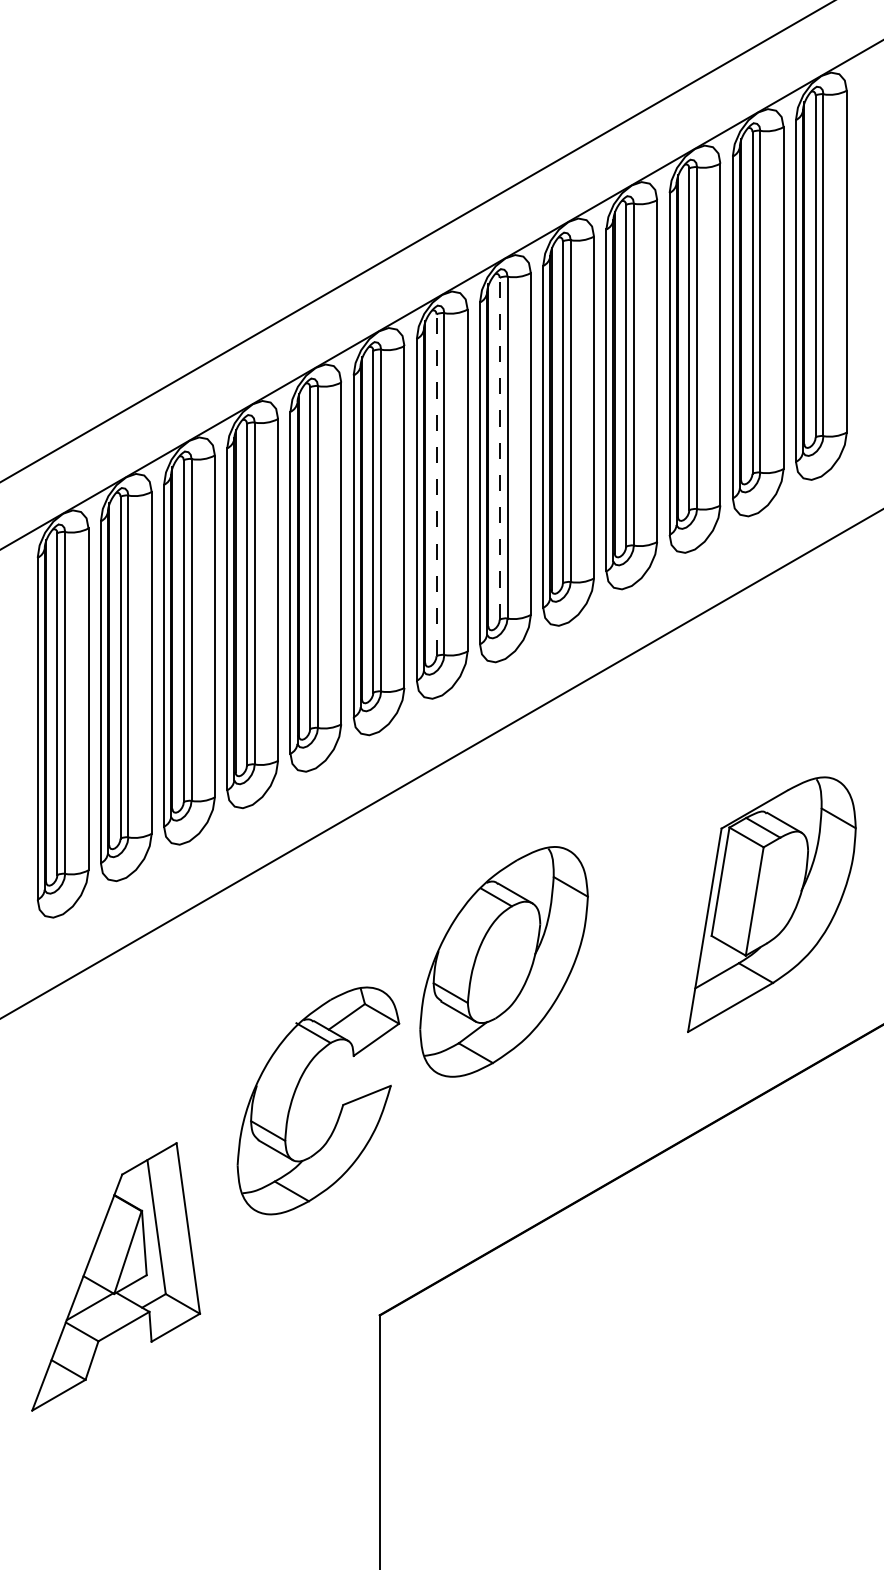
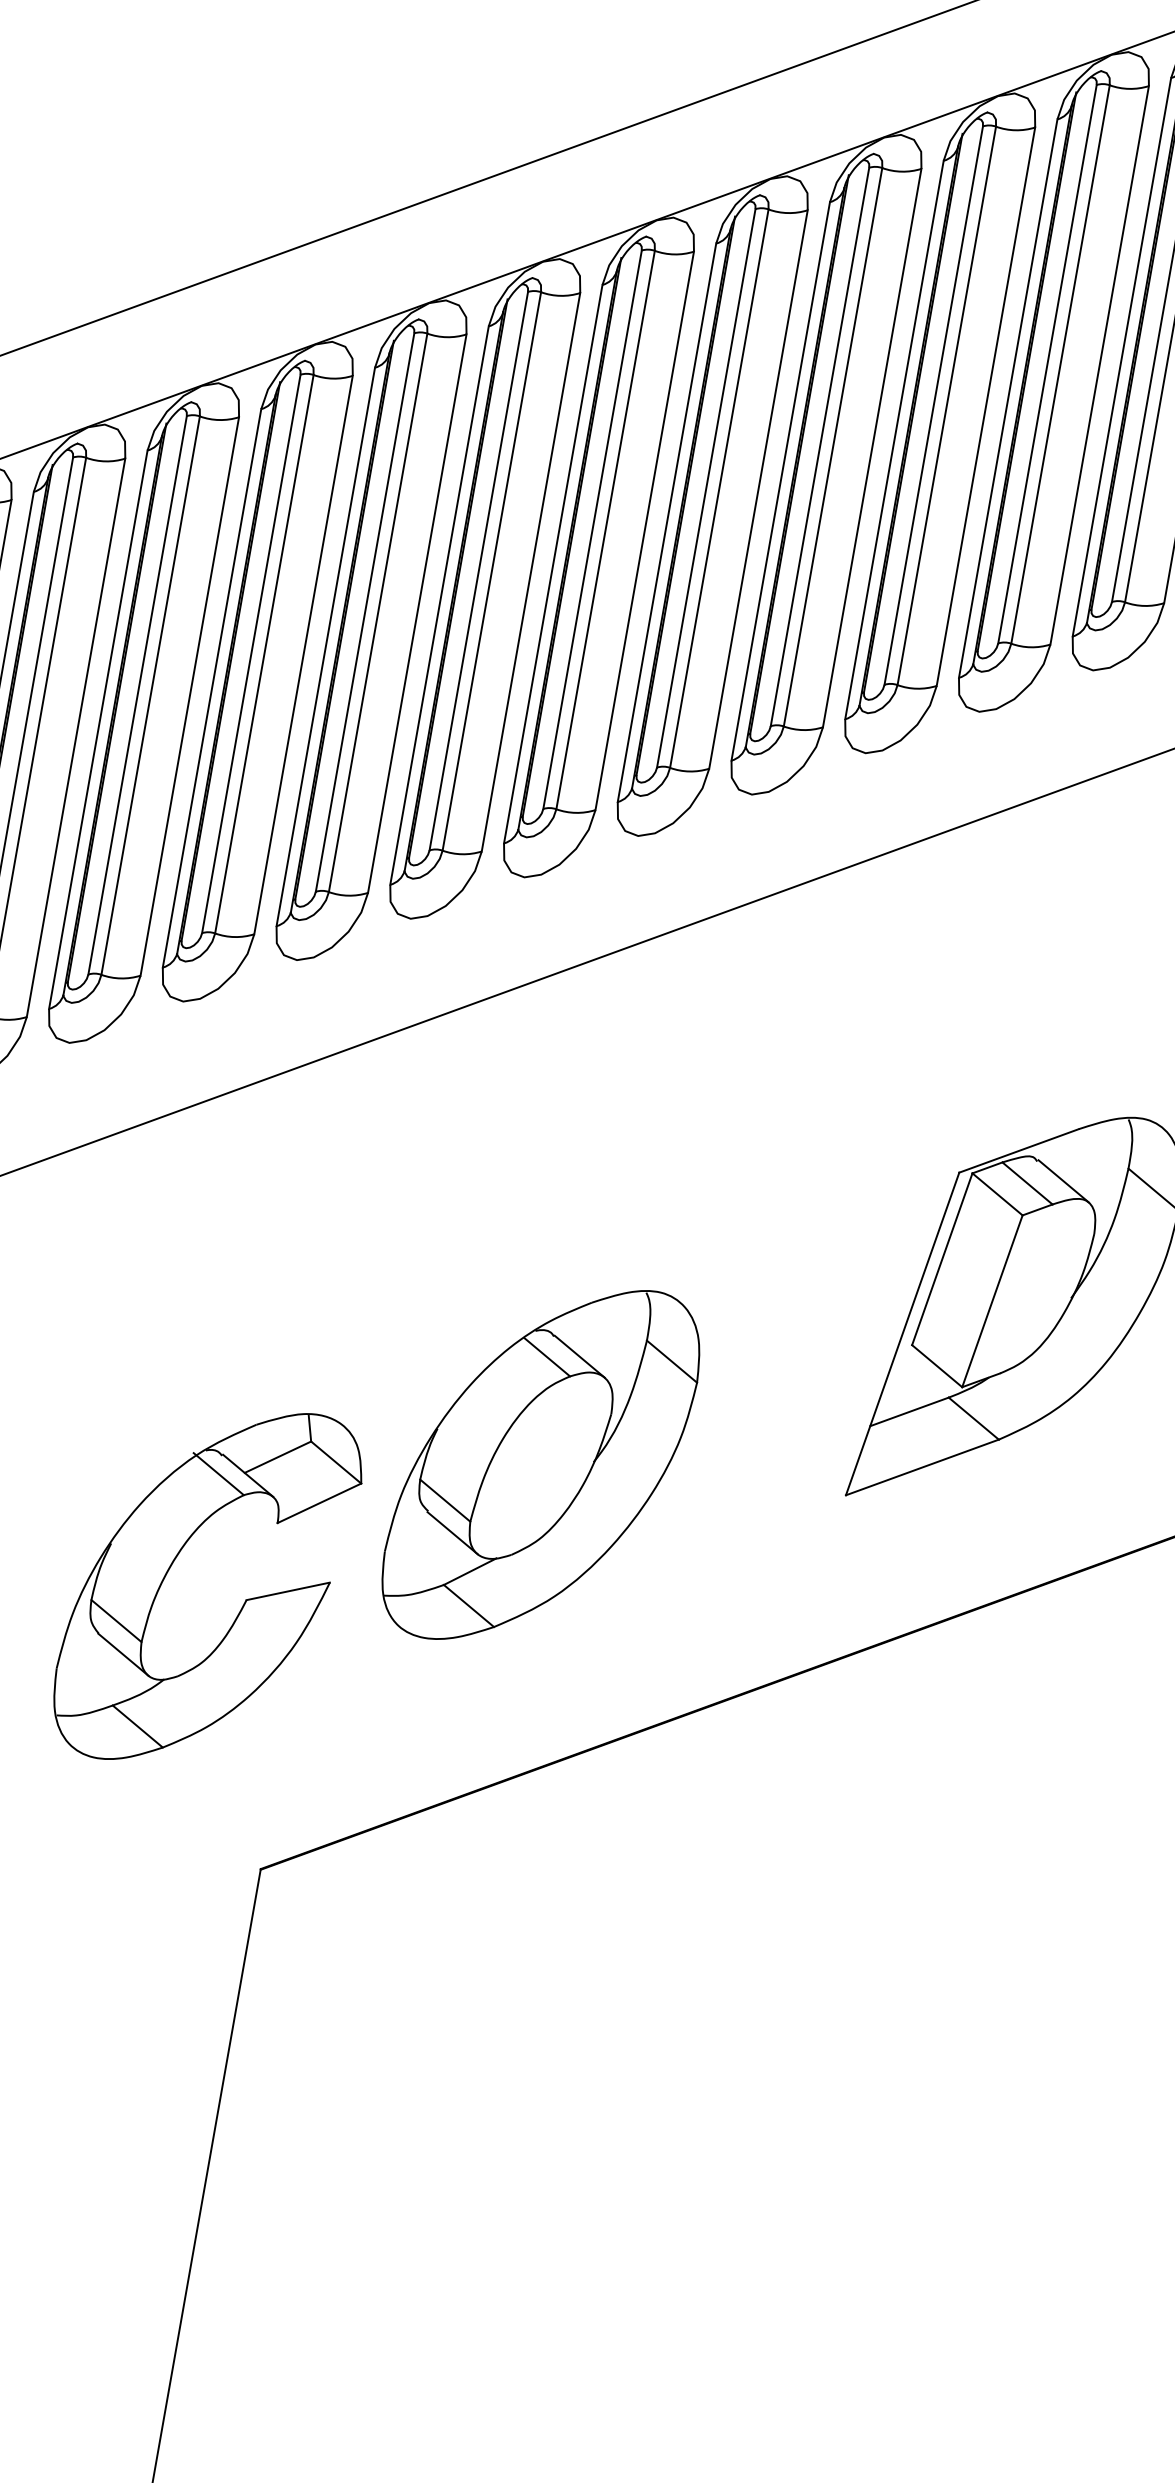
line: (499, 448) -> (705, 487), dashed -> solid
line: (436, 485) -> (592, 530), dashed -> solid
part: (503, 961) -> (540, 1464), moved
part: (341, 1106) -> (243, 1602), moved

